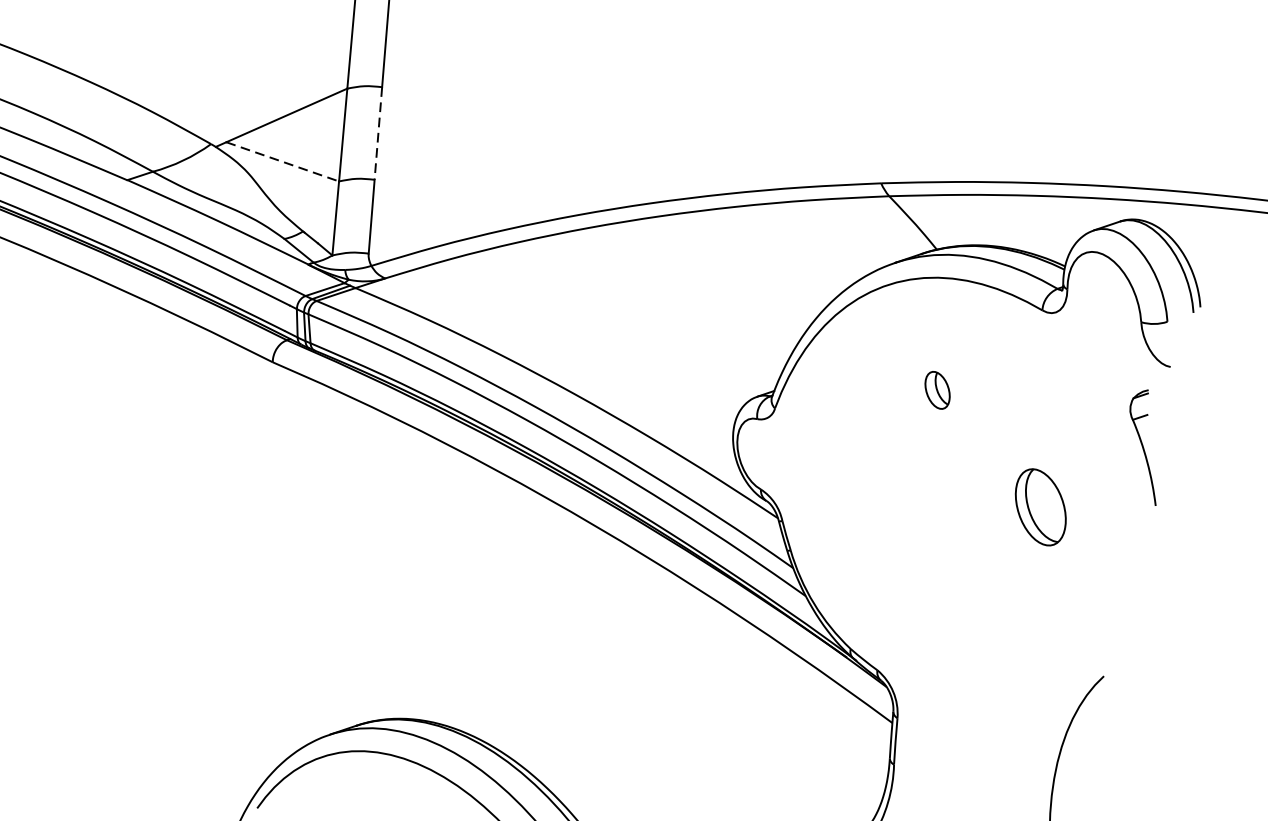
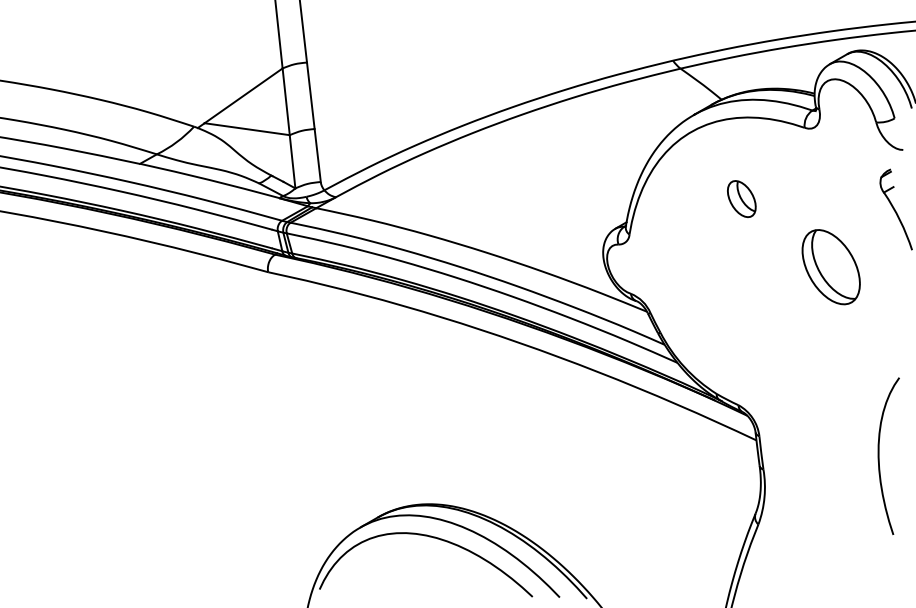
line: (377, 134) -> (310, 96), dashed -> solid
line: (283, 162) -> (247, 129), dashed -> solid
part: (937, 389) -> (741, 198), size x1.43
part: (1039, 507) -> (830, 267), size x1.43

